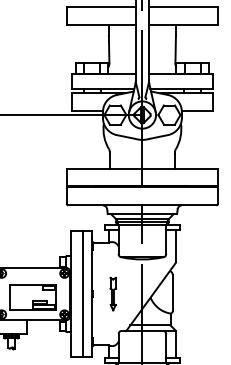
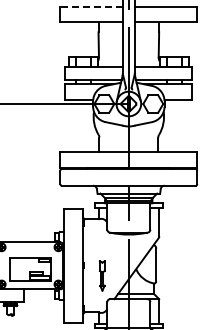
line: (101, 7) -> (91, 6), solid -> dashed
line: (83, 293) -> (75, 265), removed
part: (113, 293) -> (102, 275), moved

